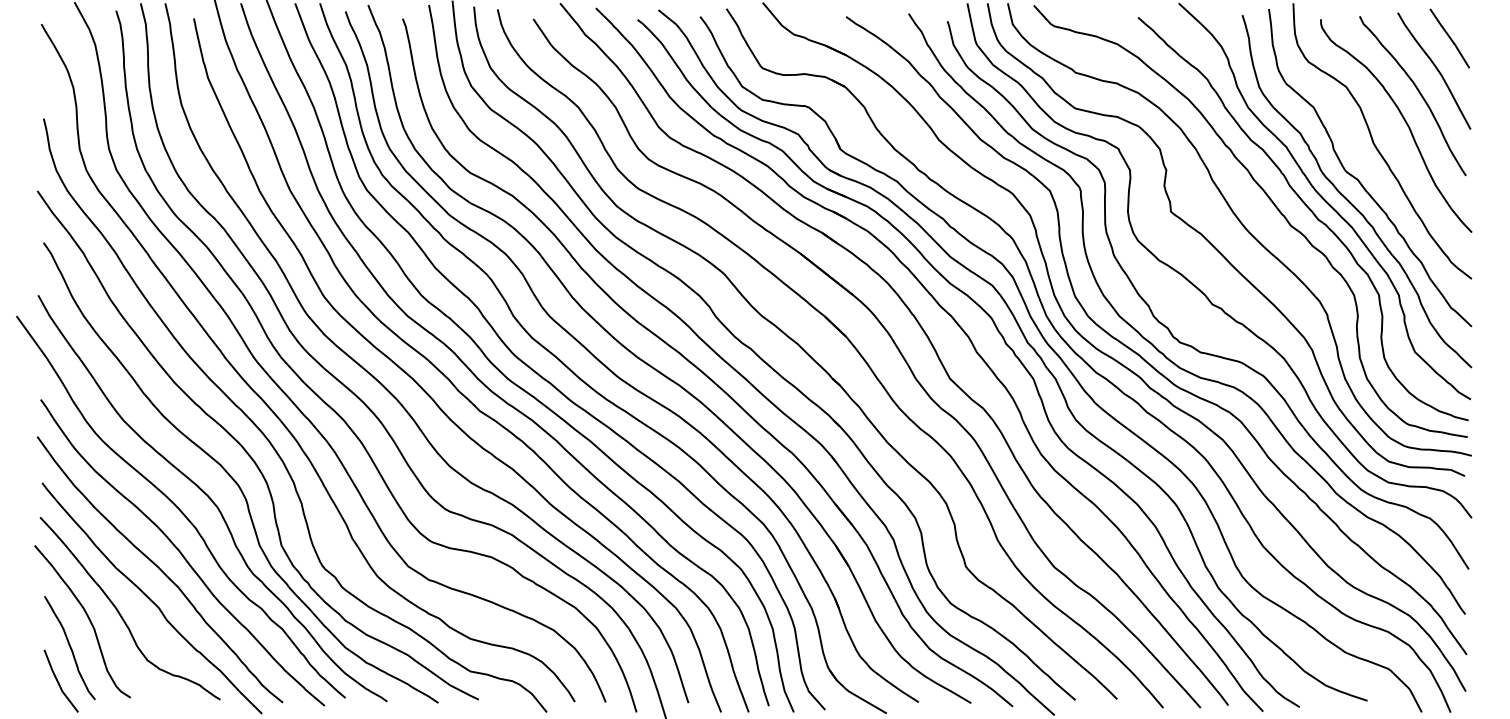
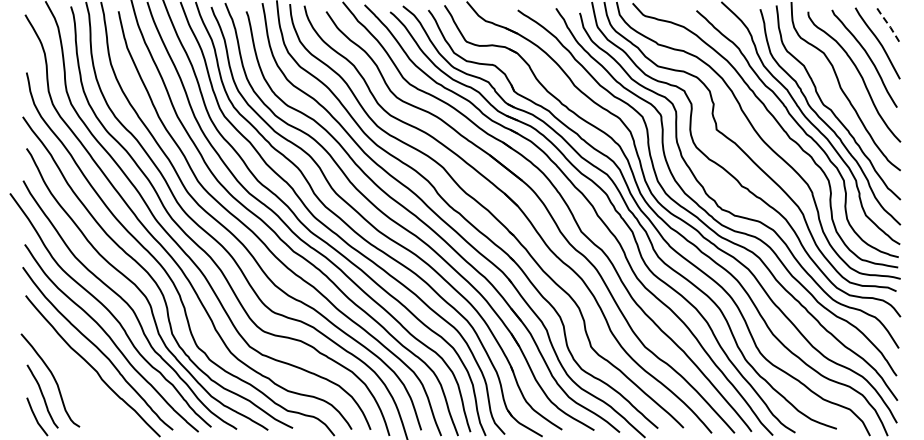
line: (1450, 36) -> (887, 22), solid -> dashed
curve: (121, 613) -> (74, 375), removed

